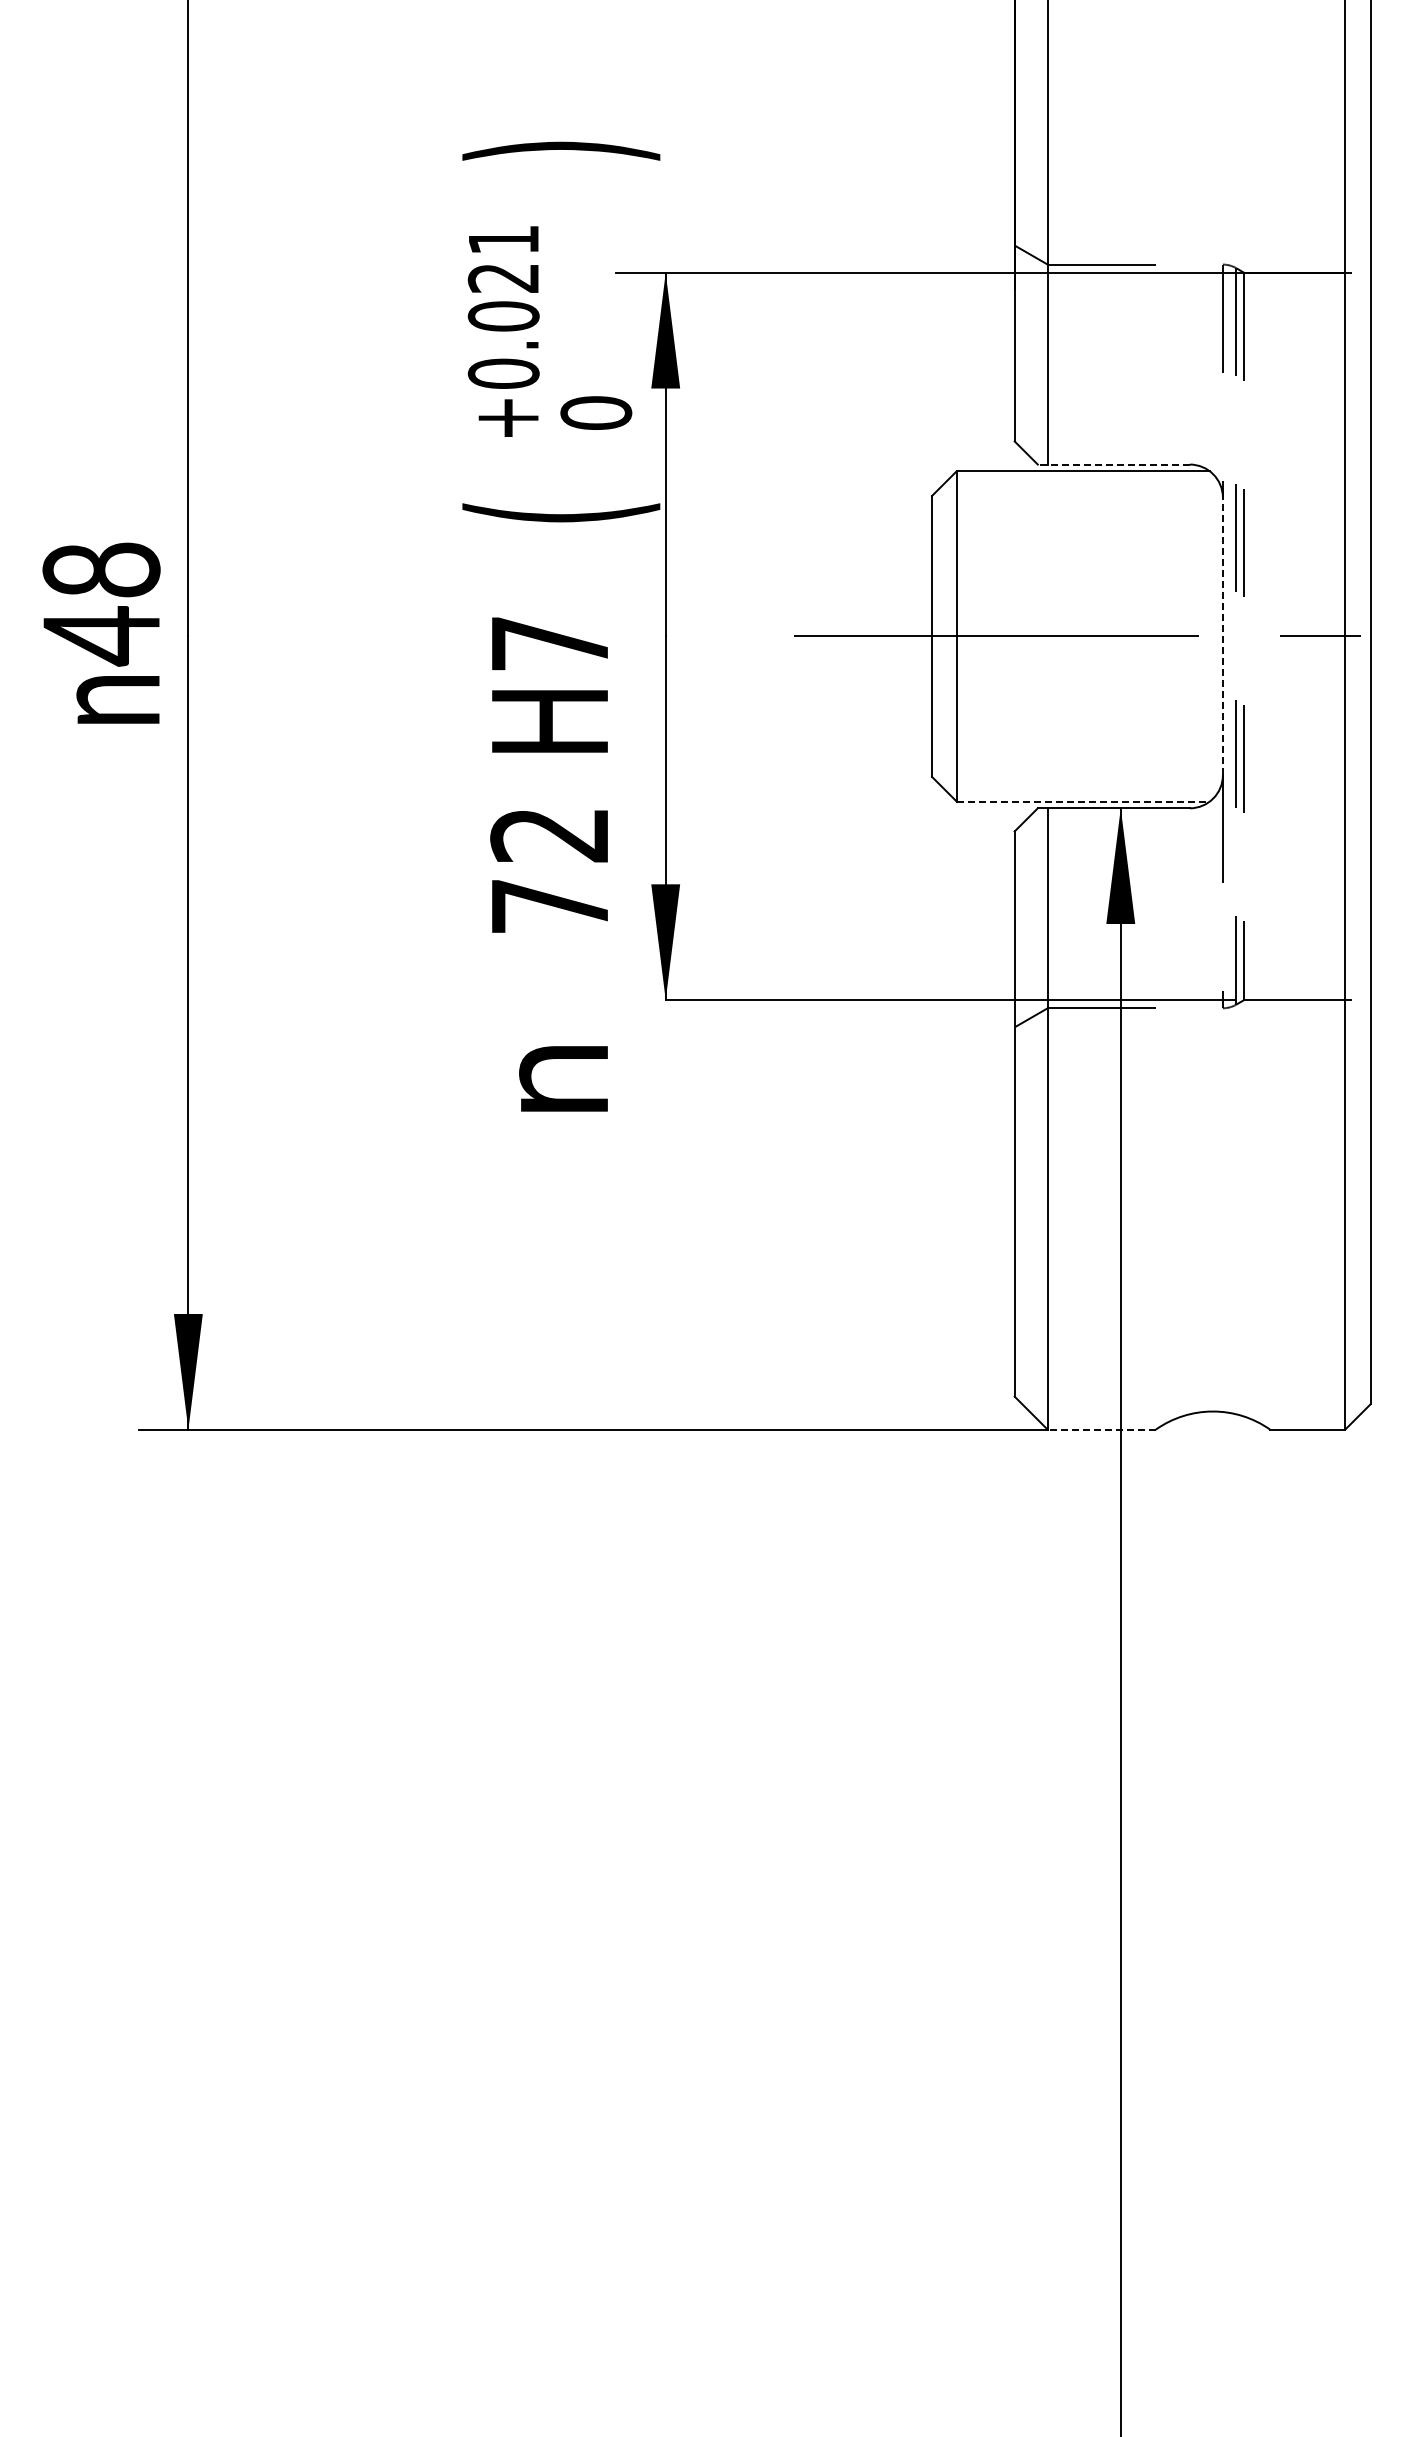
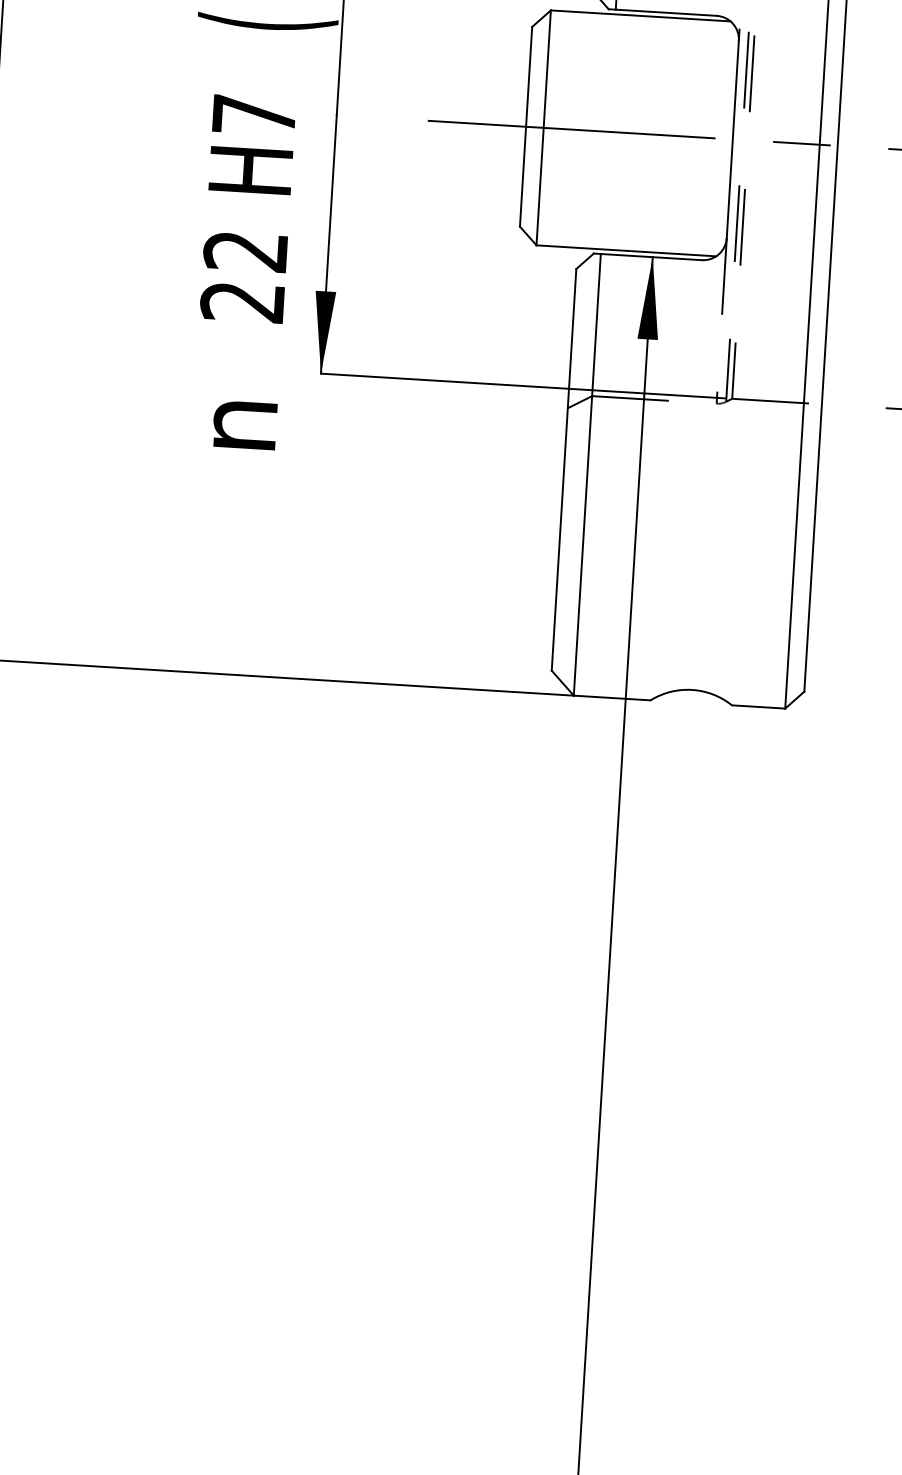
line: (1113, 464) -> (662, 12), dashed -> solid
line: (1222, 636) -> (732, 139), dashed -> solid
line: (1083, 801) -> (626, 250), dashed -> solid
text: (548, 906) -> (241, 302), 72 -> 22
line: (1101, 1429) -> (612, 697), dashed -> solid

